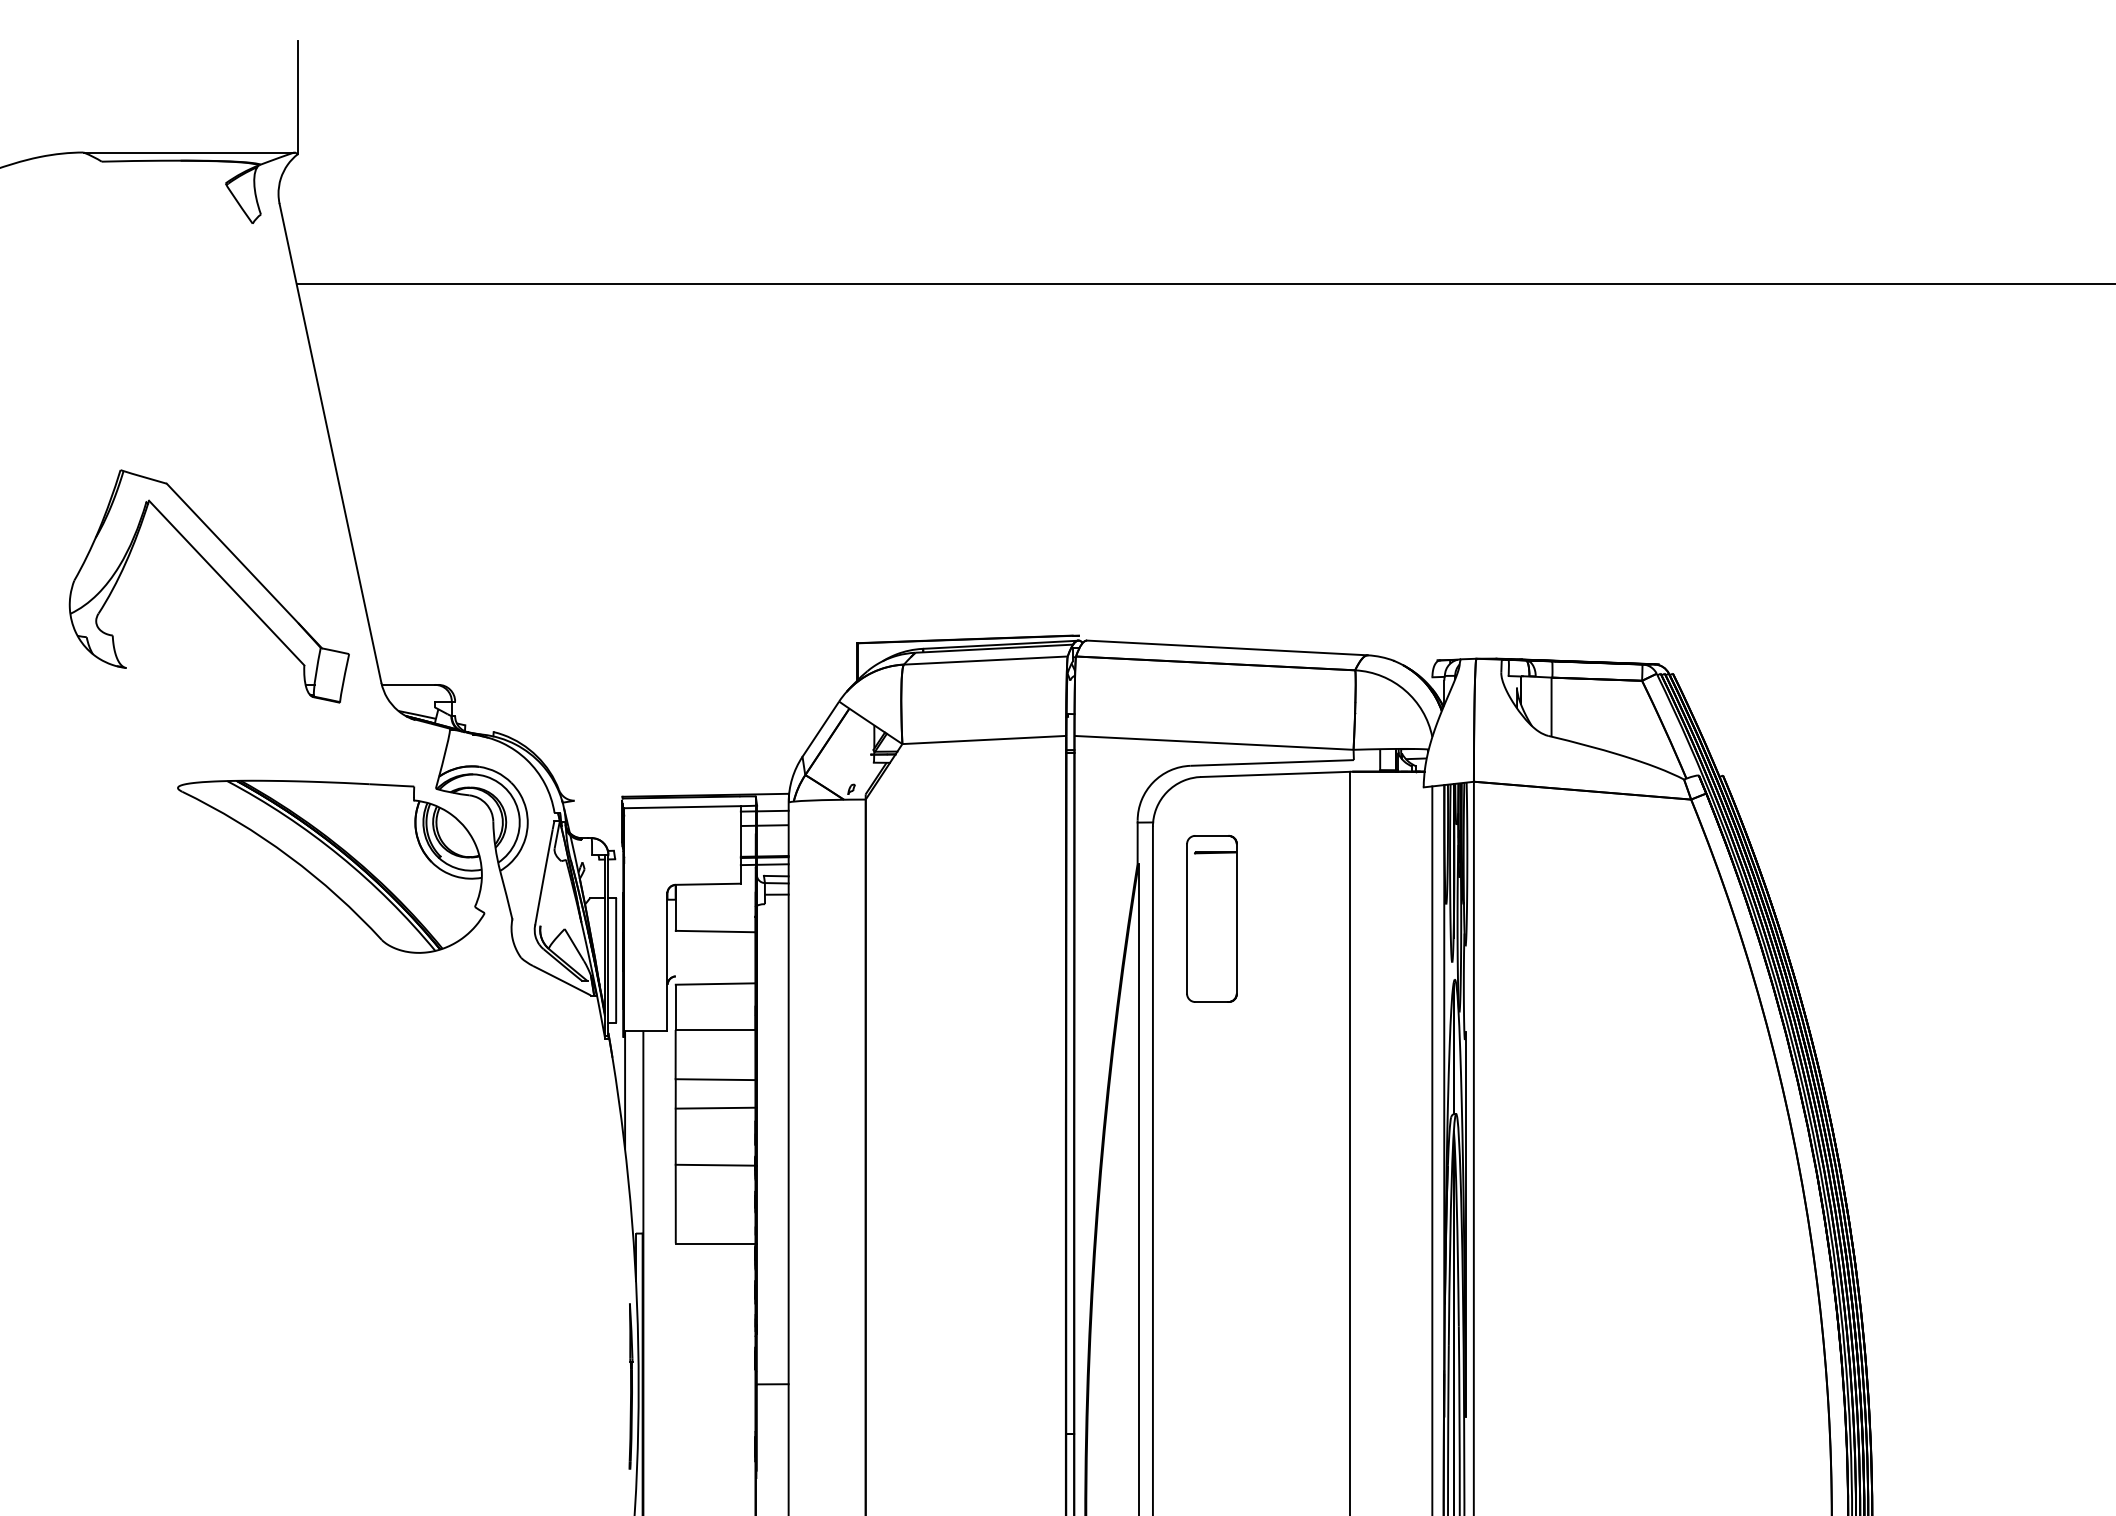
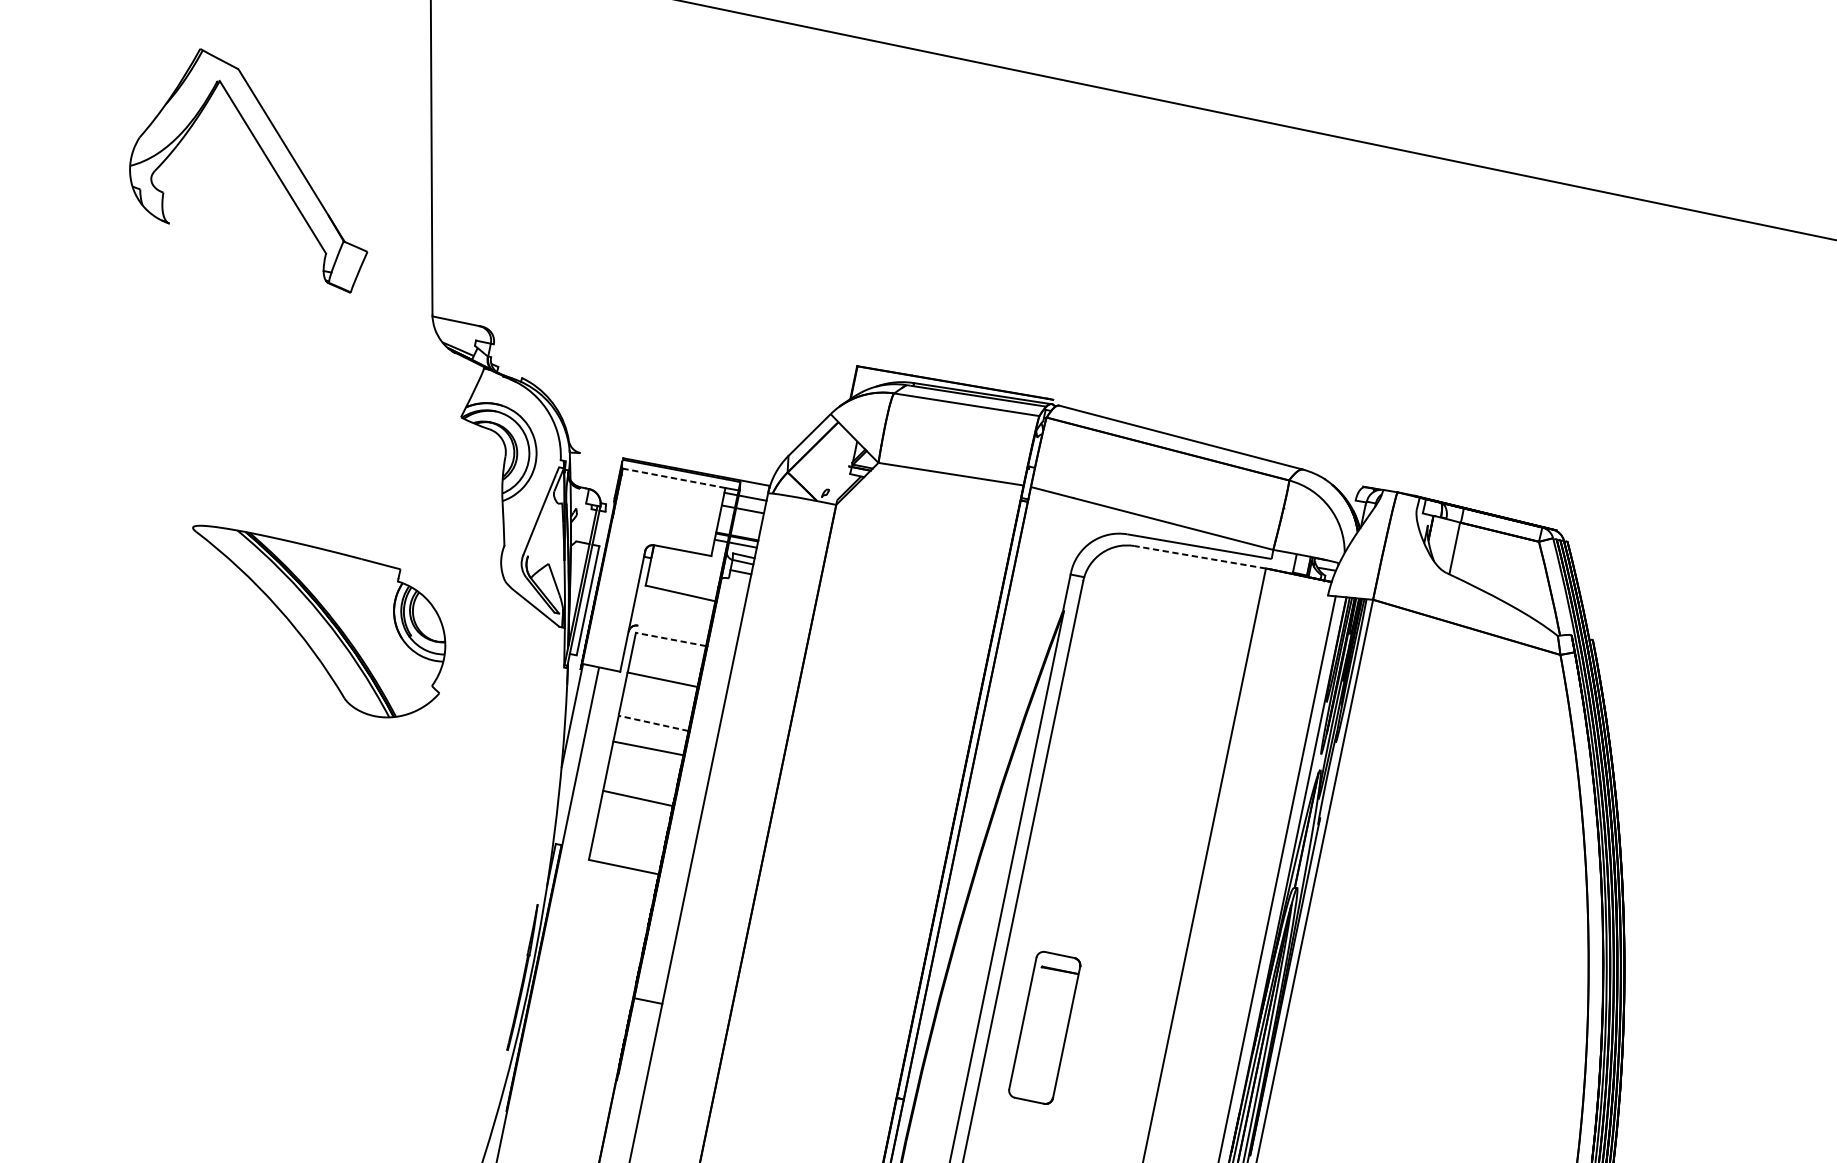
part: (218, 575) -> (267, 159), moved
line: (1274, 774) -> (1199, 557), solid -> dashed
line: (682, 807) -> (674, 478), solid -> dashed
part: (331, 866) -> (313, 624), moved
part: (1211, 918) -> (1044, 1027), moved
line: (715, 984) -> (670, 639), solid -> dashed
line: (715, 1079) -> (653, 723), solid -> dashed

